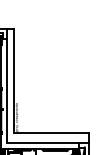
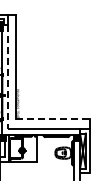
line: (7, 91) -> (8, 77), solid -> dashed
line: (52, 132) -> (53, 118), solid -> dashed

